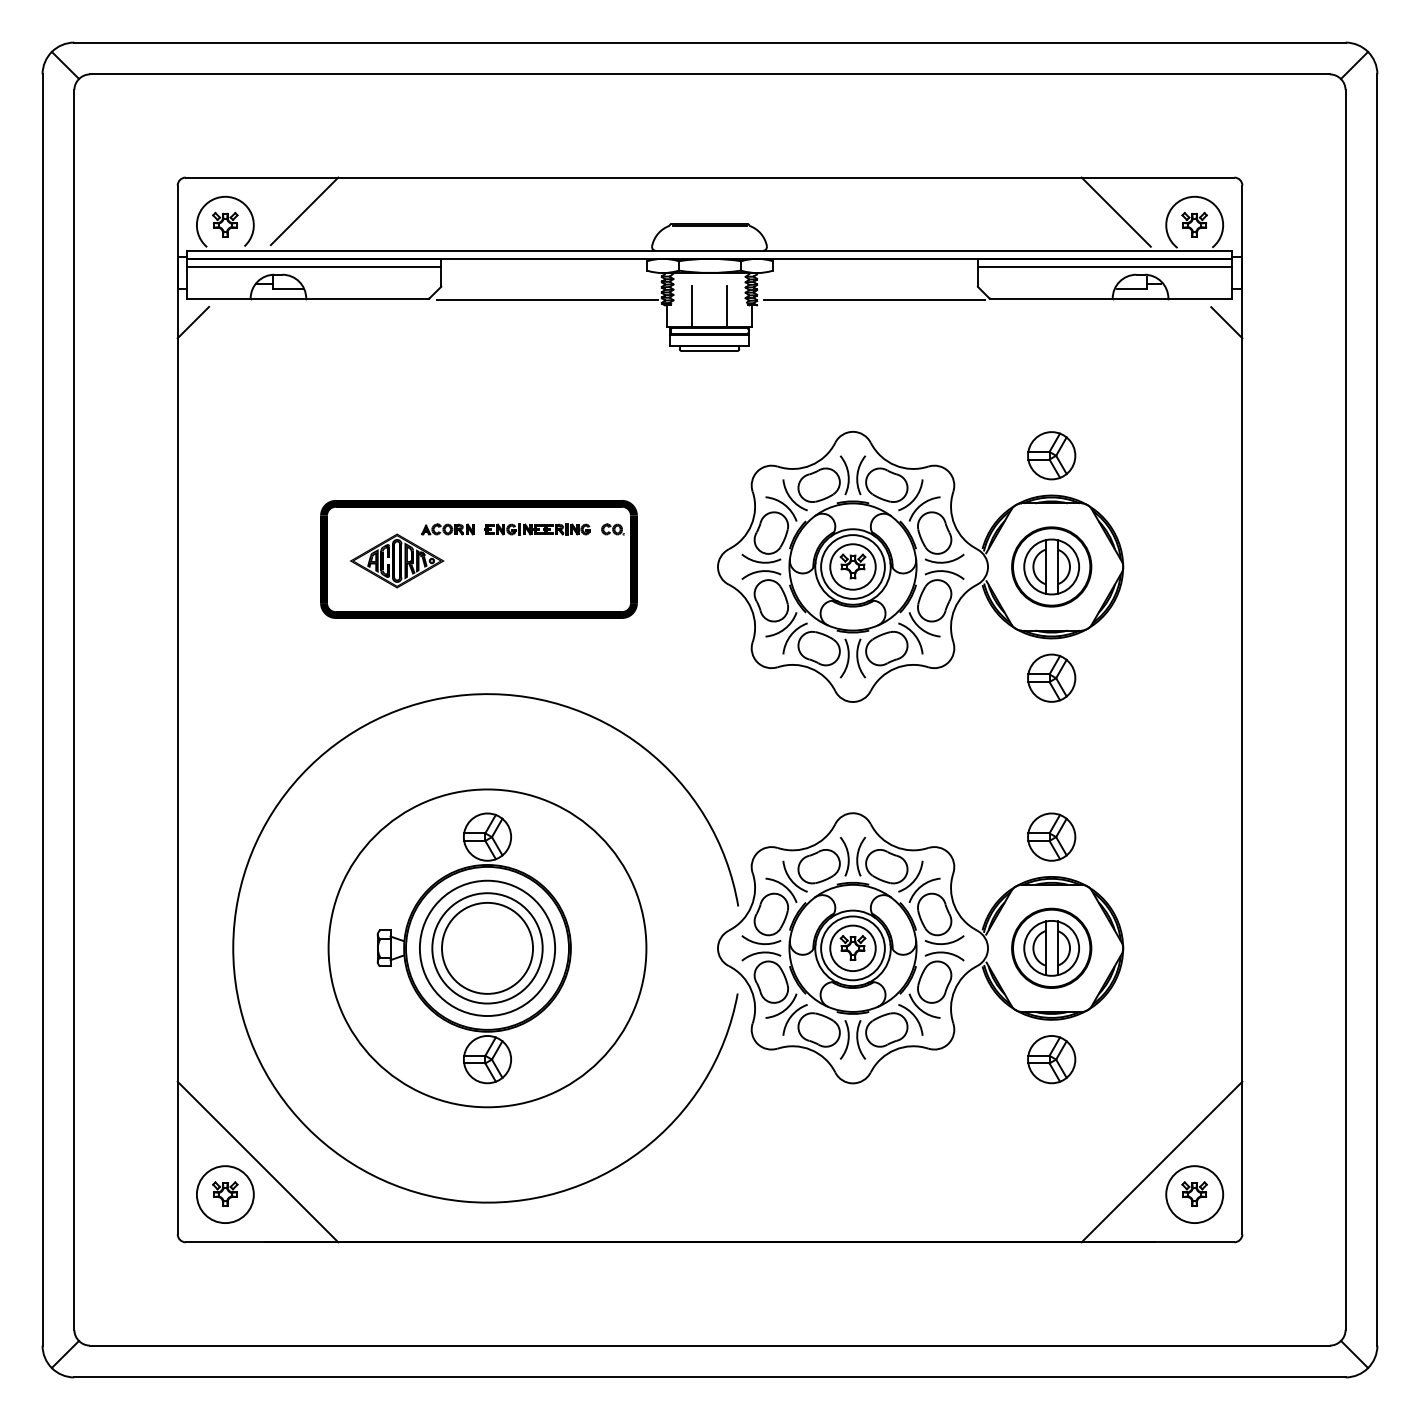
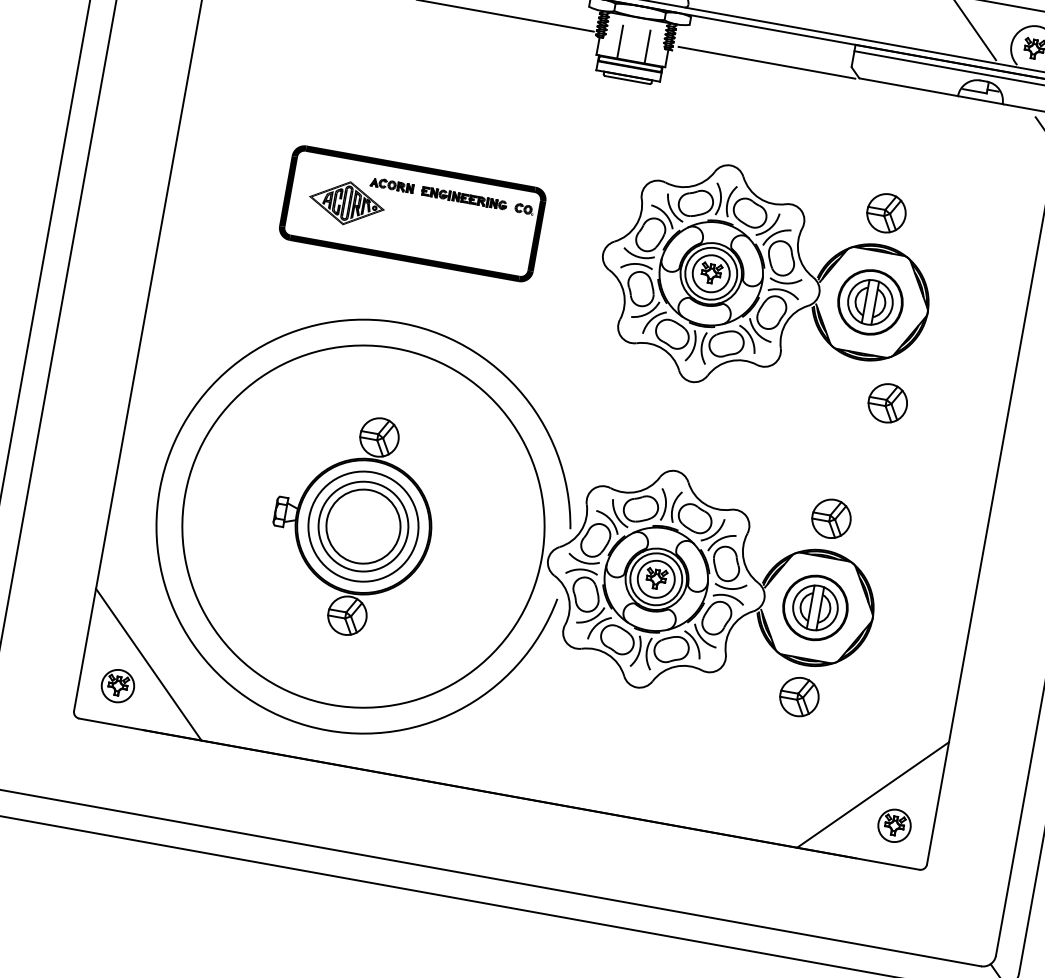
part: (1051, 677) -> (887, 402), moved
circle: (487, 948) -> (363, 526), size x1.4
circle: (224, 1194) -> (117, 685), size x0.7
circle: (1194, 1194) -> (894, 825), size x0.7

